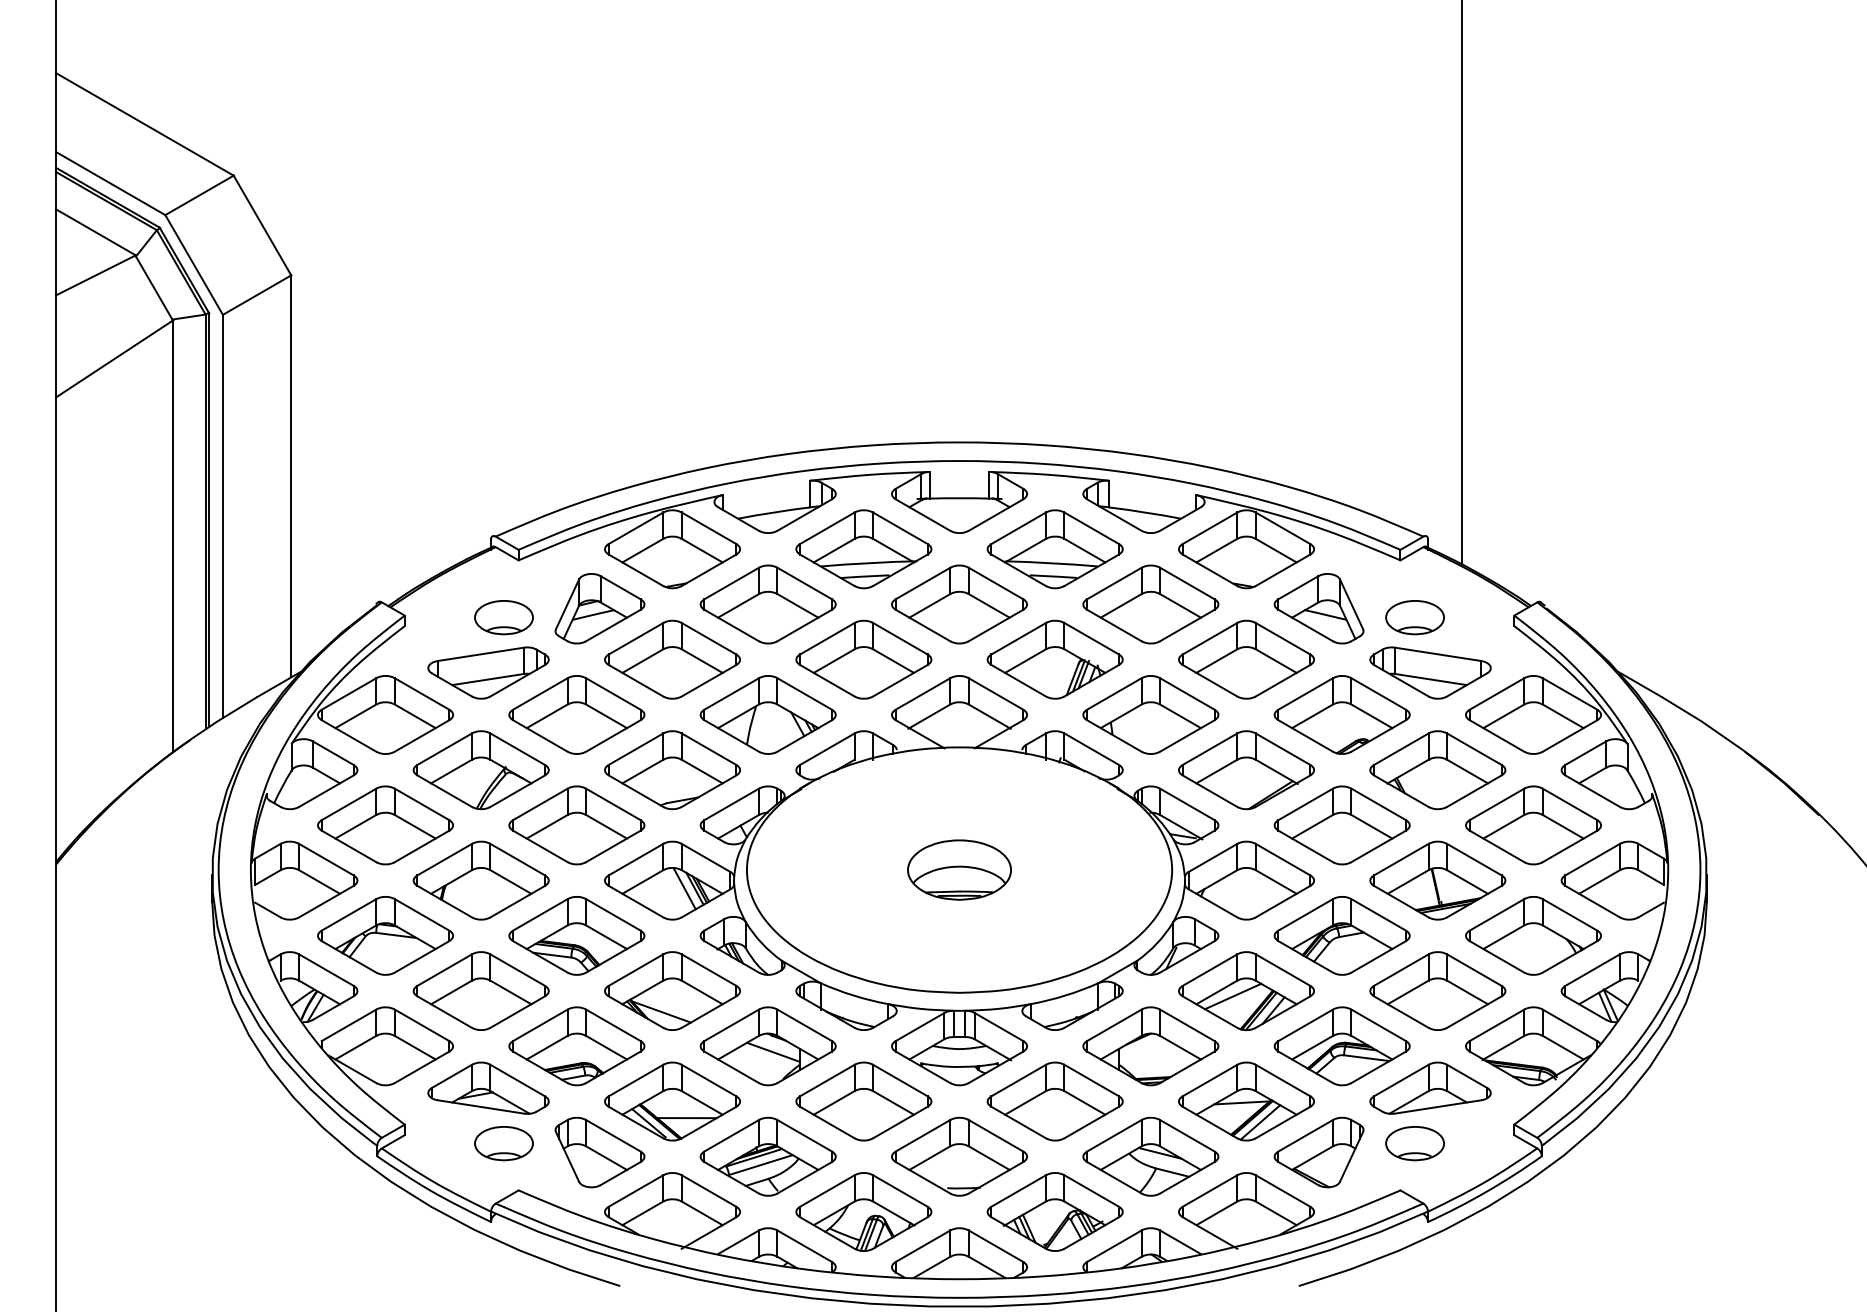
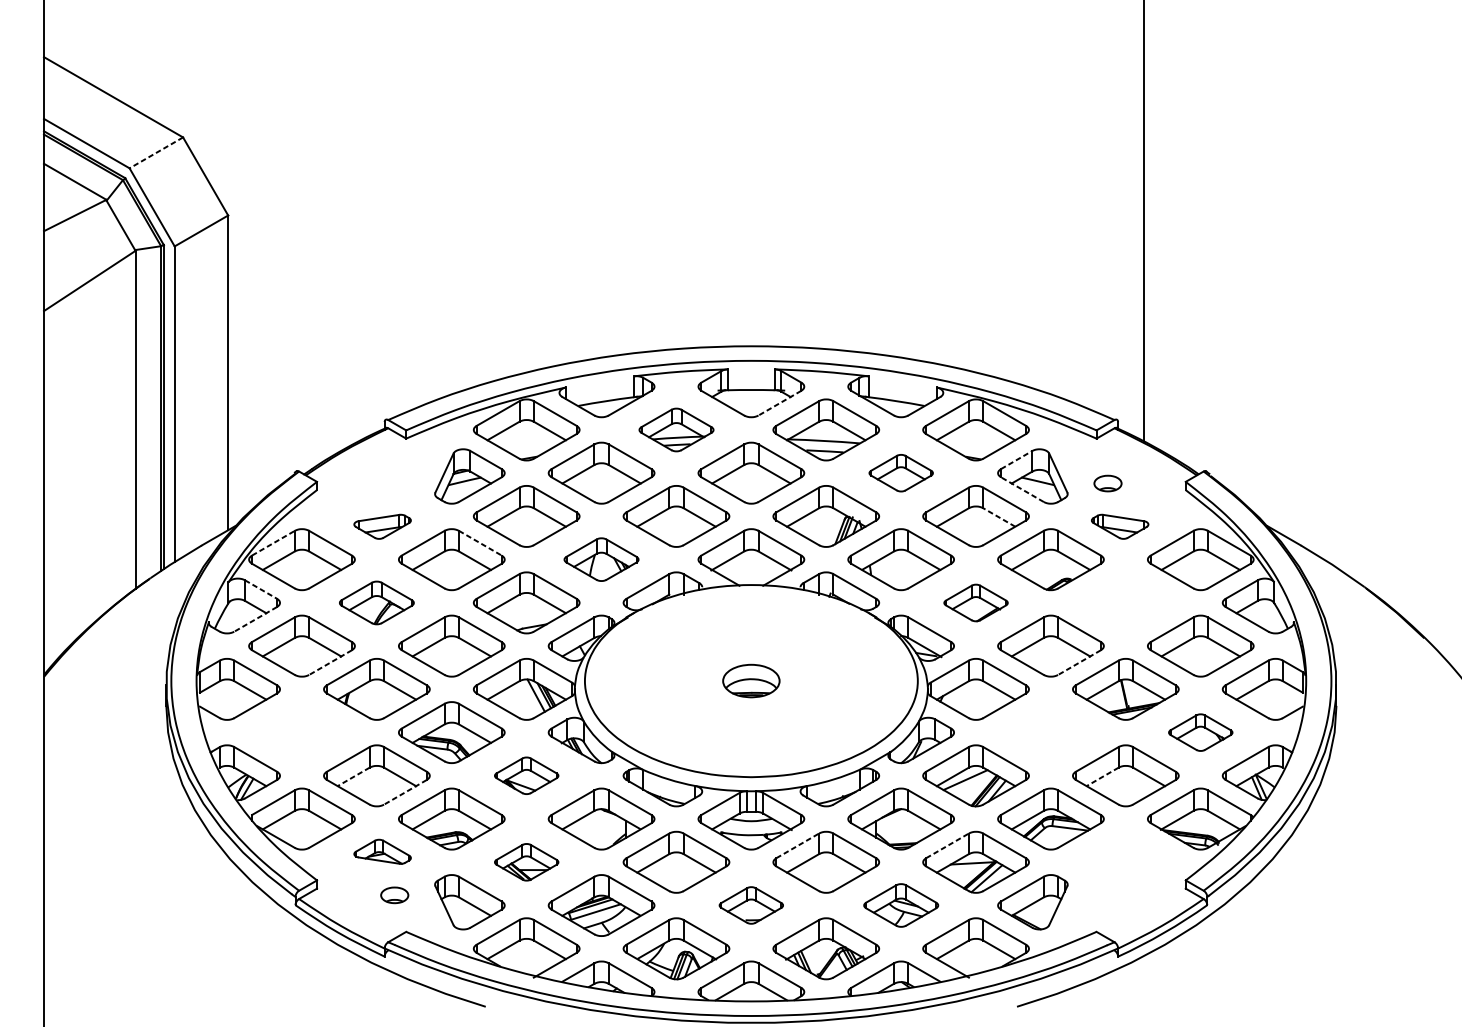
line: (199, 195) -> (156, 152), solid -> dashed
line: (995, 515) -> (779, 403), solid -> dashed
part: (863, 549) -> (676, 430), size x0.7
line: (1298, 587) -> (1016, 459), solid -> dashed
part: (1150, 604) -> (900, 473), size x0.6
part: (503, 617) -> (394, 483), removed
part: (1414, 617) -> (1107, 483), size x0.6
line: (1305, 625) -> (1022, 489), solid -> dashed
line: (1276, 661) -> (999, 517), solid -> dashed
part: (488, 672) -> (382, 526), size x0.6
part: (1430, 672) -> (1120, 526), size x0.6
line: (349, 693) -> (273, 542), solid -> dashed
line: (613, 693) -> (480, 542), solid -> dashed
part: (767, 714) -> (601, 559), size x0.7
line: (333, 753) -> (261, 589), solid -> dashed
part: (480, 770) -> (376, 603), size x0.7
part: (1246, 770) -> (976, 603), size x0.6
part: (1437, 770) -> (1125, 603), removed
line: (326, 791) -> (255, 619), solid -> dashed
line: (422, 846) -> (330, 662), solid -> dashed
line: (1378, 846) -> (1079, 662), solid -> dashed
part: (959, 869) -> (751, 680), size x0.7
part: (385, 935) -> (301, 732), removed
part: (1341, 935) -> (1050, 732), removed
part: (1533, 935) -> (1200, 732), size x0.6
part: (672, 990) -> (526, 775), size x0.6
line: (451, 992) -> (353, 776), solid -> dashed
line: (1408, 992) -> (1102, 776), solid -> dashed
line: (517, 1012) -> (405, 792), solid -> dashed
line: (773, 1051) -> (605, 823), removed
line: (1018, 1080) -> (797, 845), solid -> dashed
line: (1210, 1080) -> (947, 845), solid -> dashed
part: (488, 1087) -> (382, 851), size x0.6
part: (1430, 1087) -> (1120, 851), removed
part: (672, 1101) -> (526, 862), size x0.6
part: (503, 1143) -> (394, 895), size x0.6
part: (1414, 1143) -> (1107, 895), removed
part: (959, 1156) -> (751, 905), size x0.6
part: (1150, 1156) -> (900, 905), size x0.7

